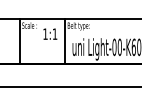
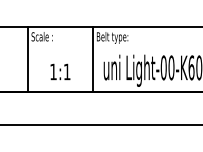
text: (50, 33) -> (60, 70), moved

